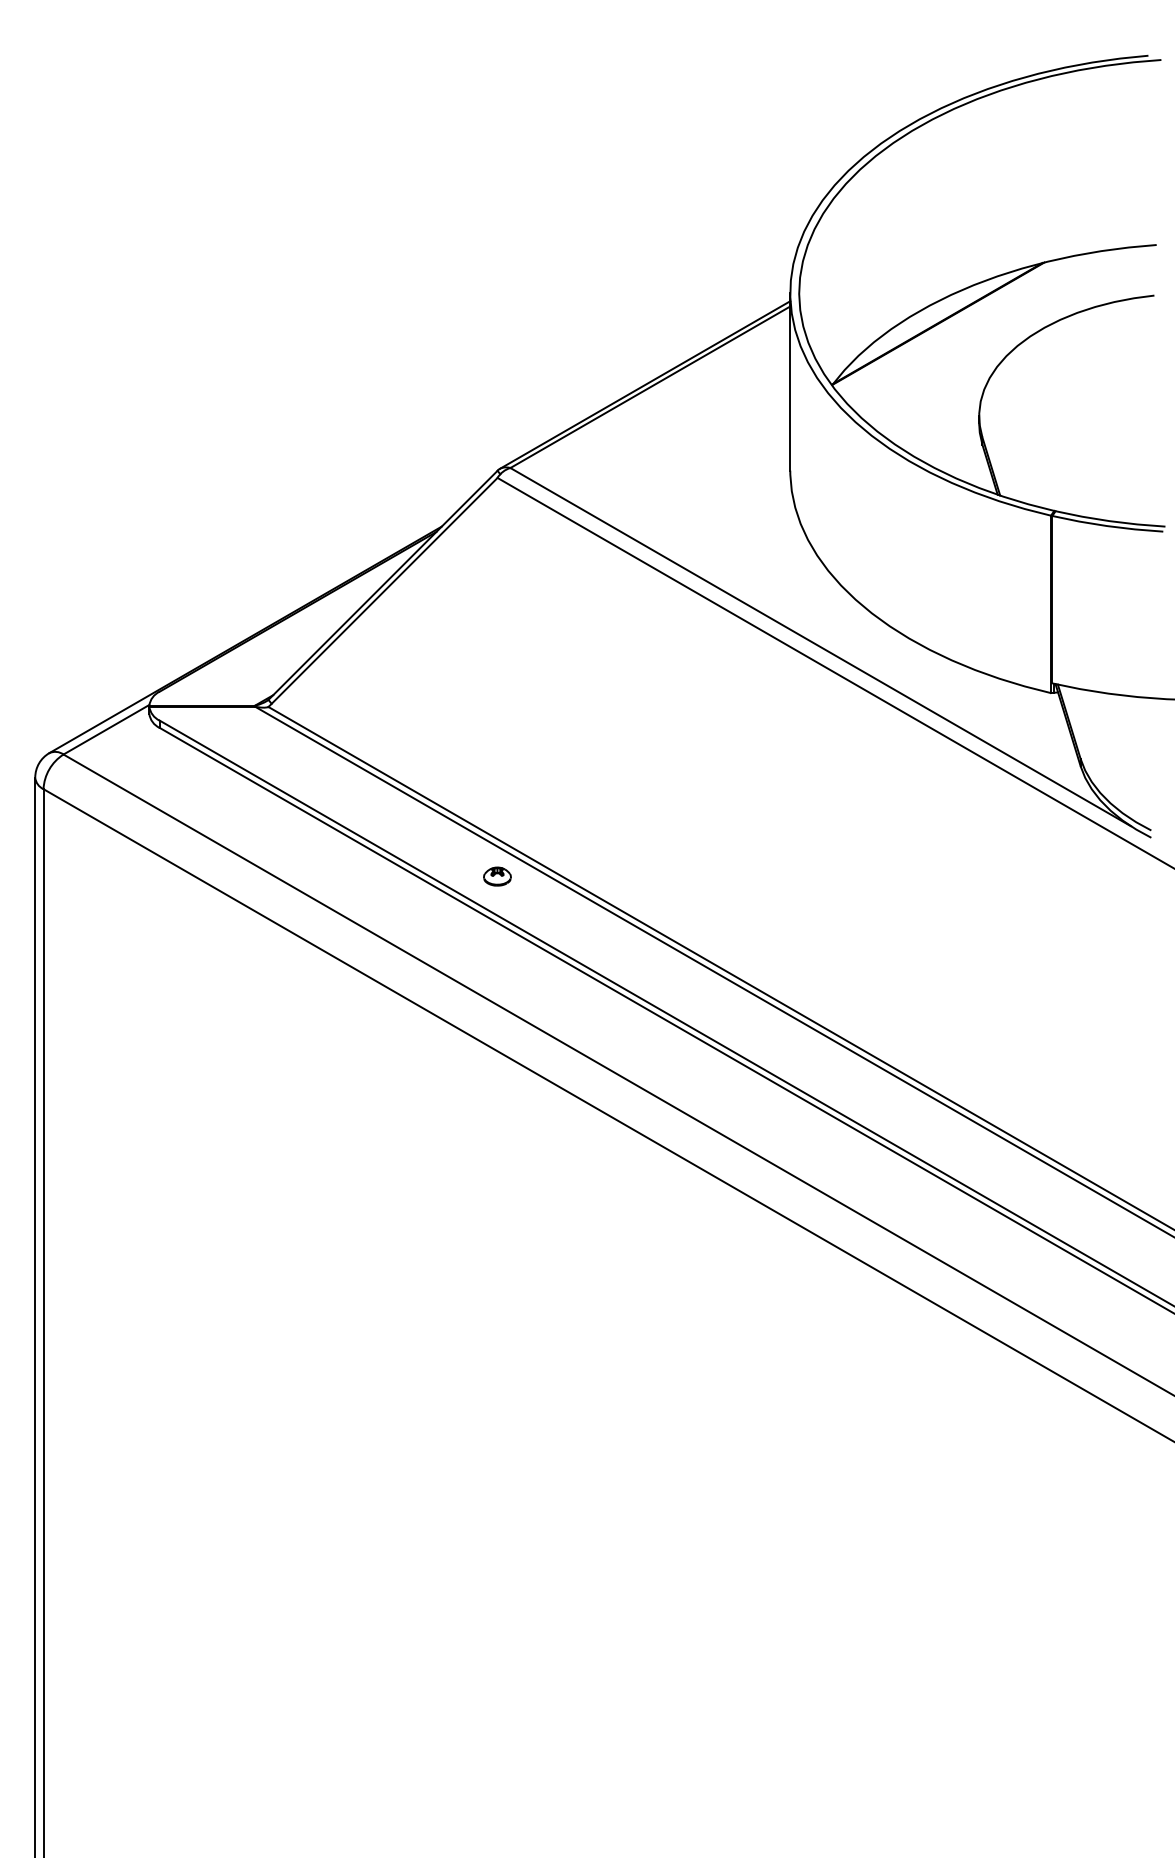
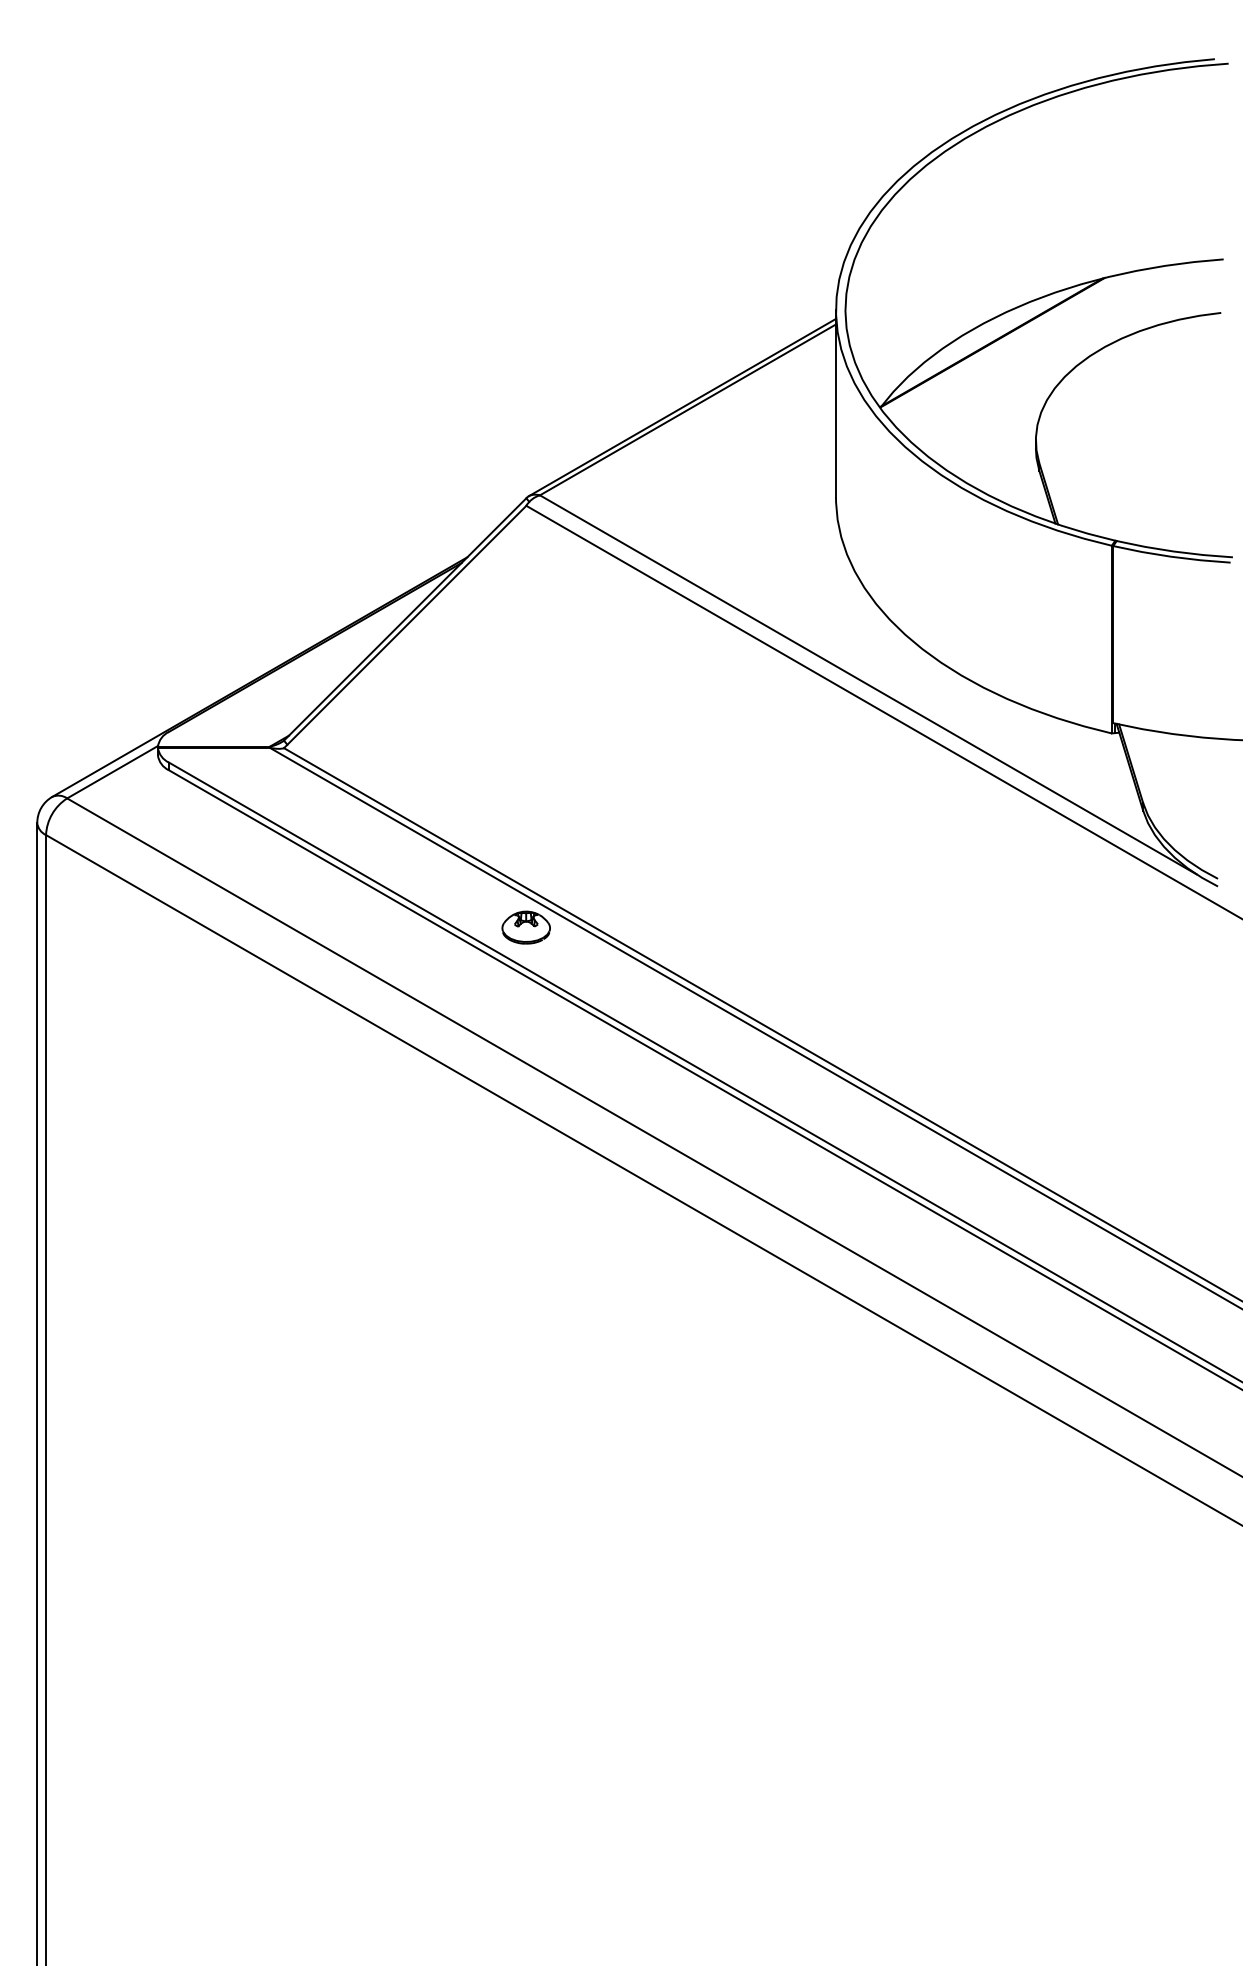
part: (497, 876) -> (526, 927), size x1.67

